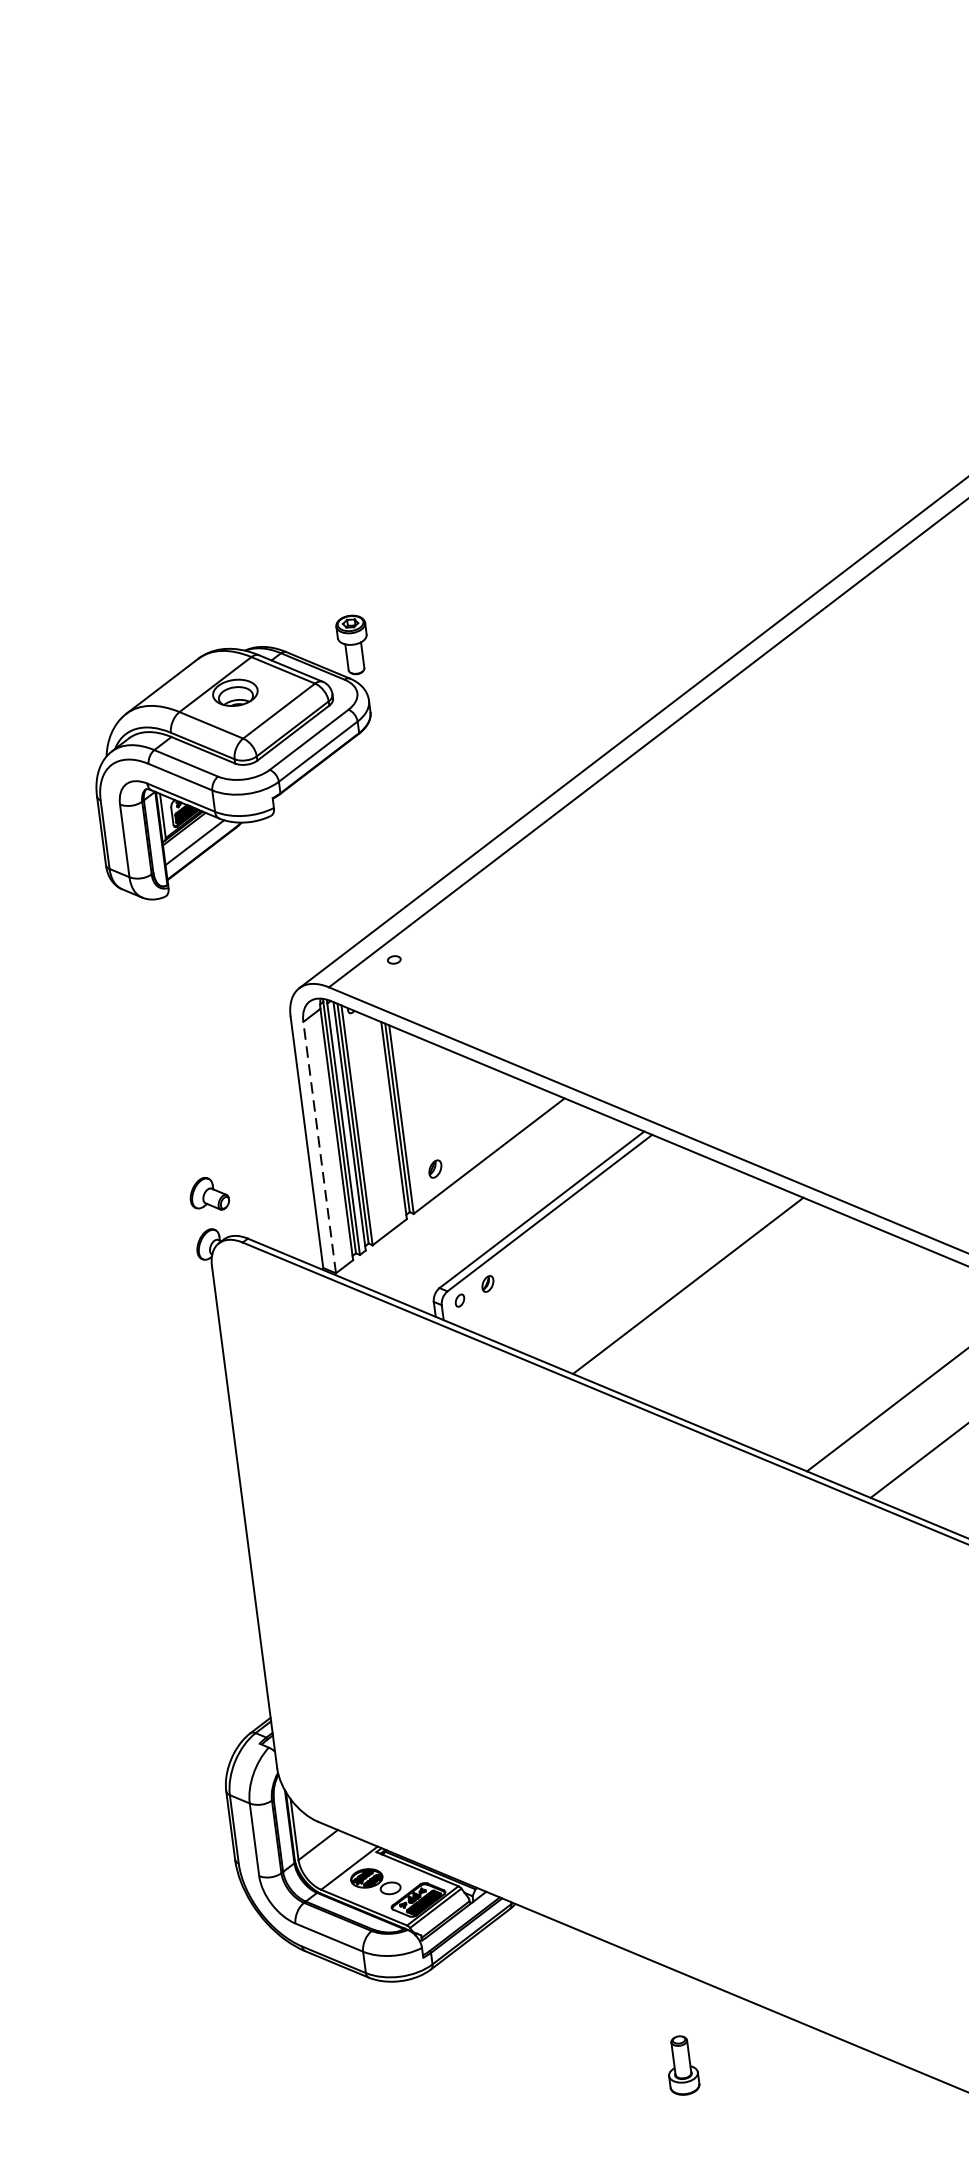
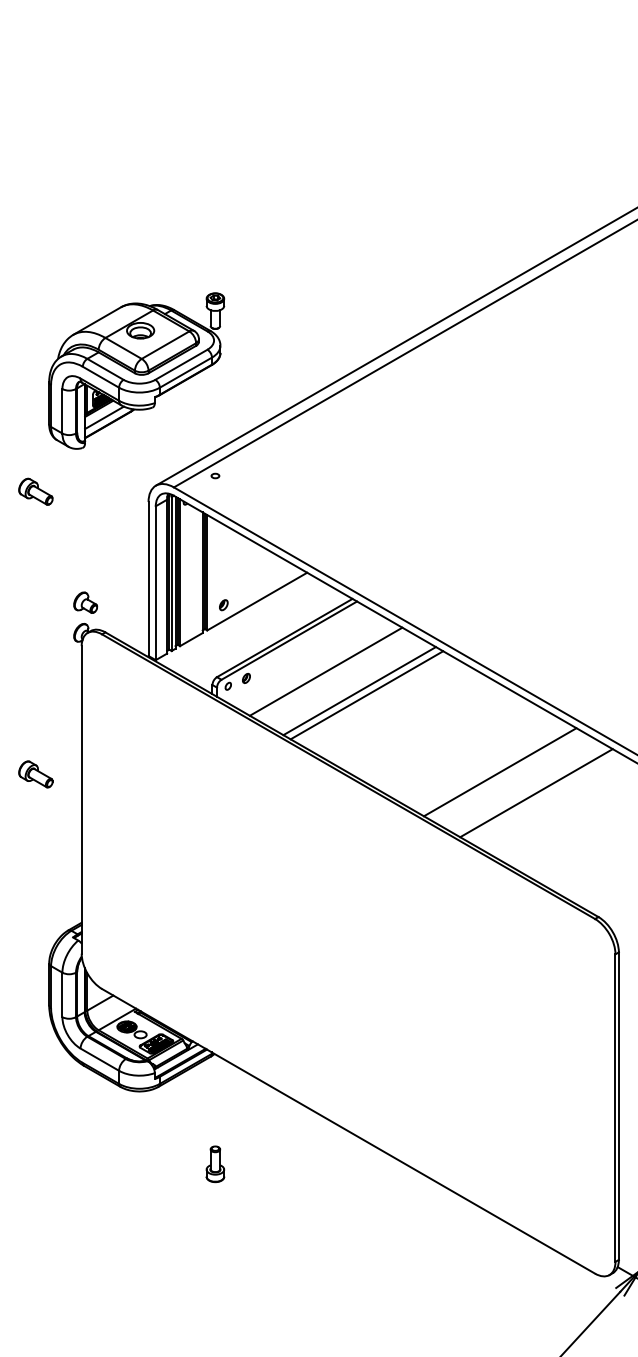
part: (237, 758) -> (136, 370), moved
part: (103, 1023) -> (35, 491), added
line: (319, 1148) -> (155, 583), dashed -> solid
line: (615, 1255) -> (325, 671), added
line: (675, 1281) -> (359, 691), added
part: (163, 1485) -> (35, 774), added
part: (682, 2065) -> (215, 1164), moved

